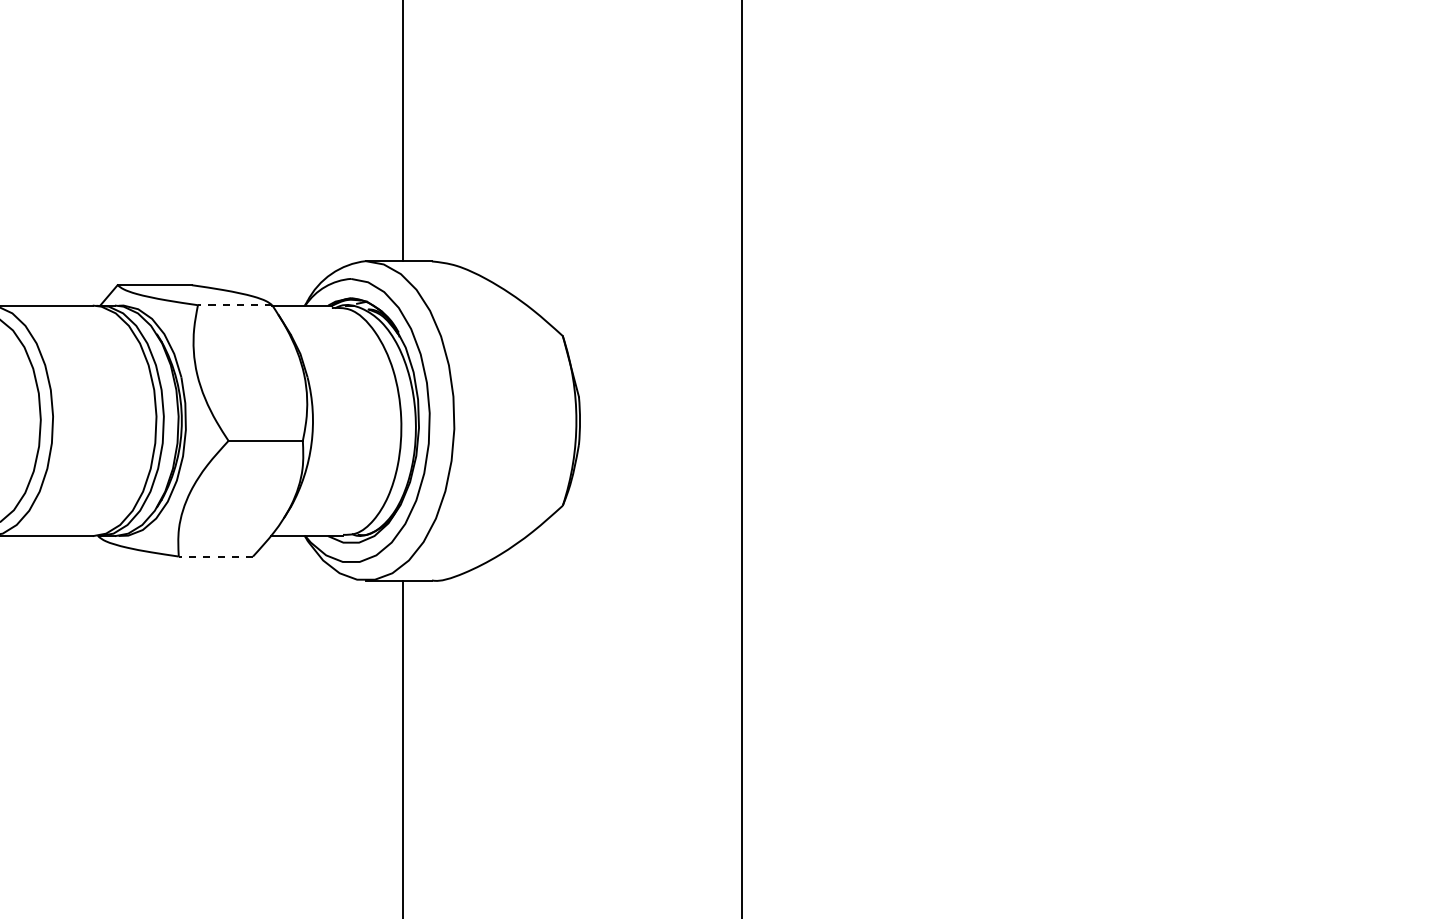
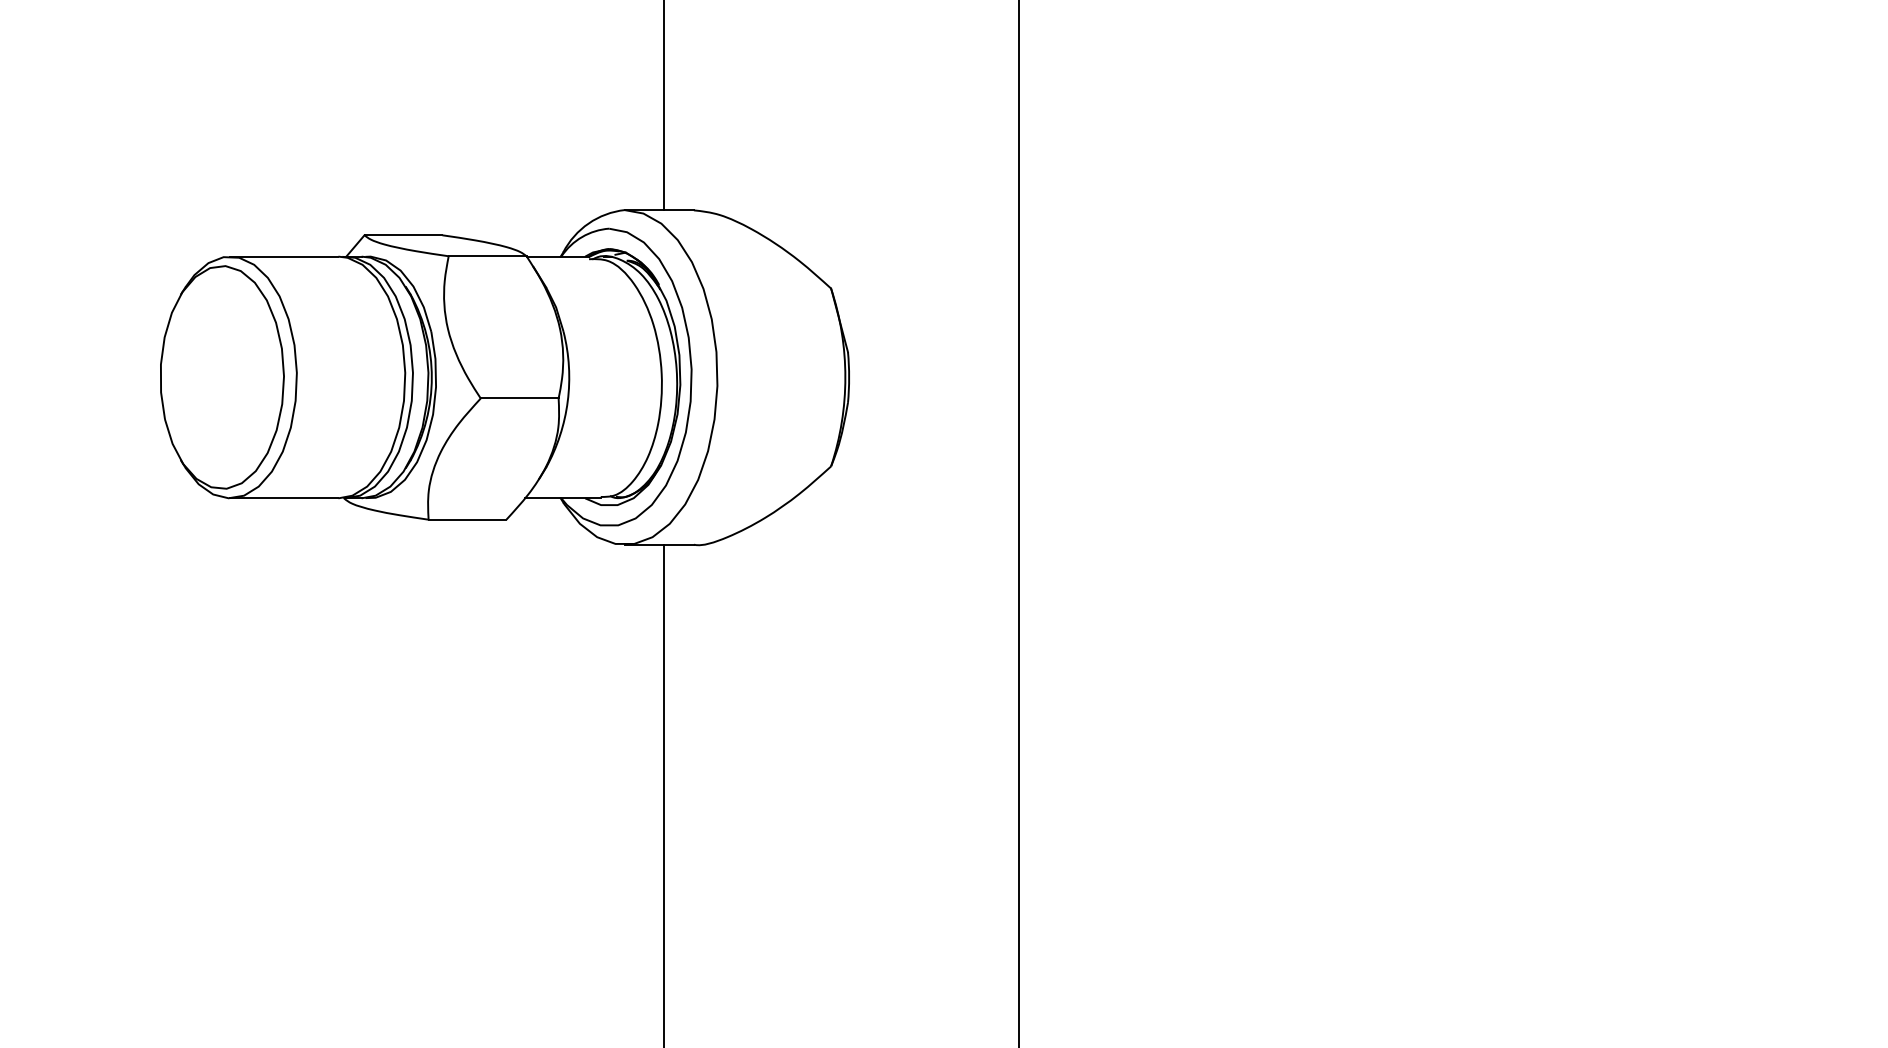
line: (234, 305) -> (487, 256), dashed -> solid
line: (215, 556) -> (467, 519), dashed -> solid

